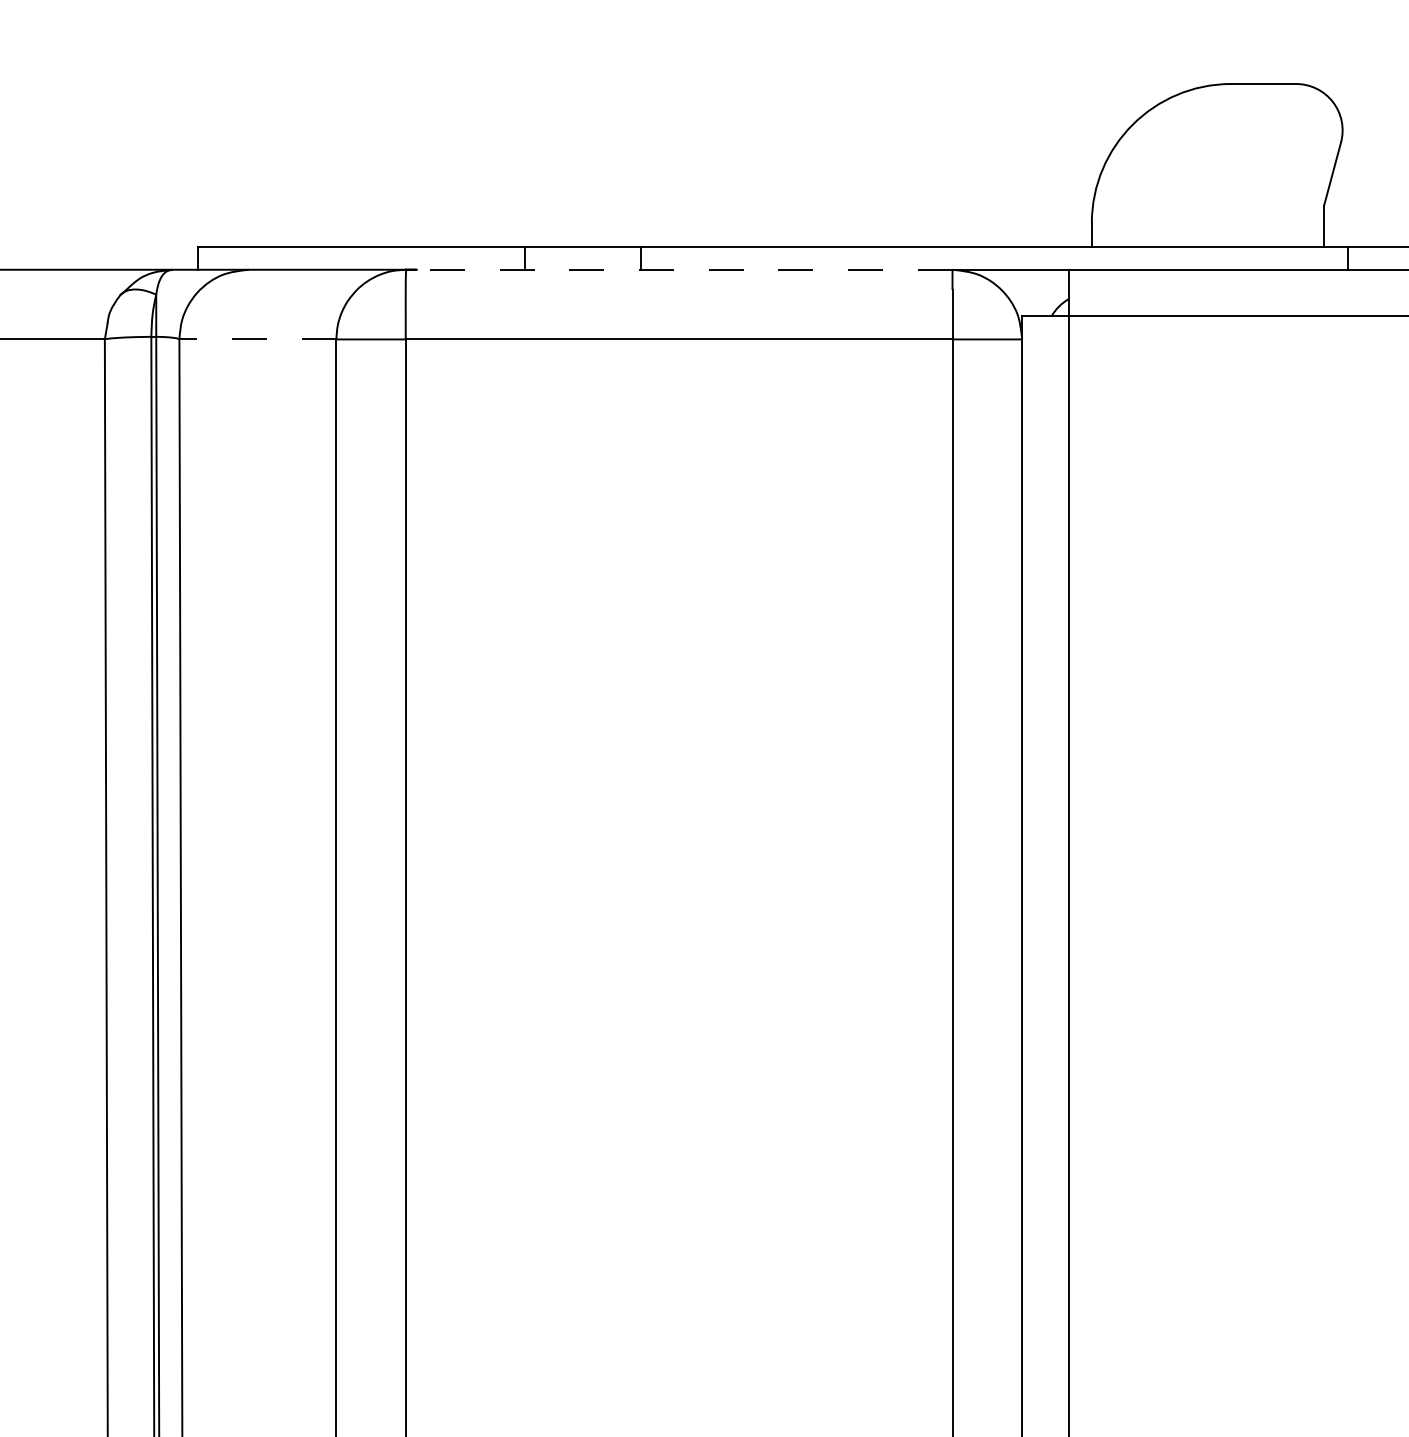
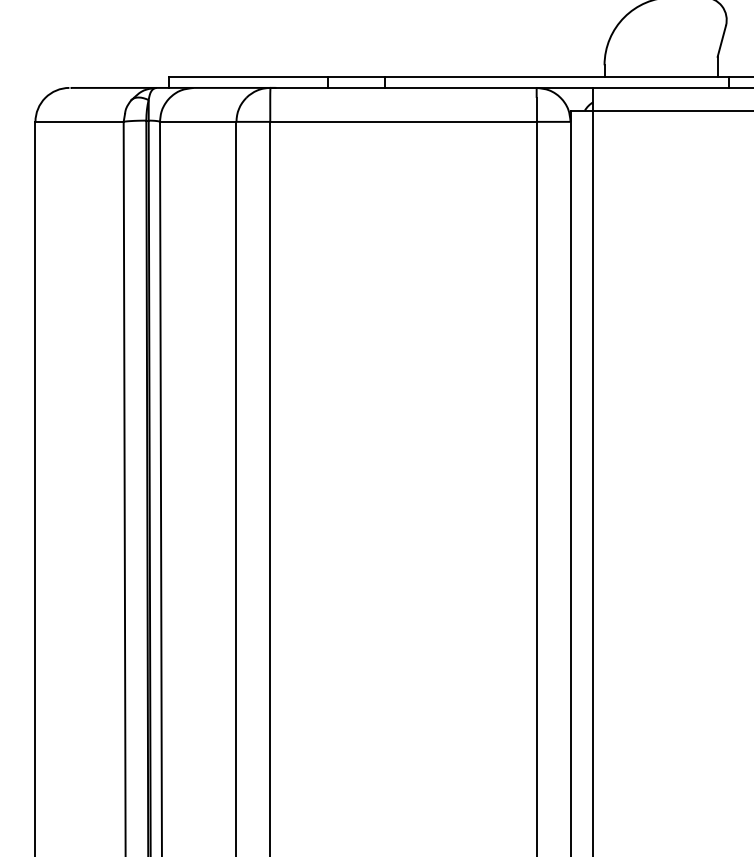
line: (685, 268) -> (406, 87), dashed -> solid
line: (256, 338) -> (197, 121), dashed -> solid

